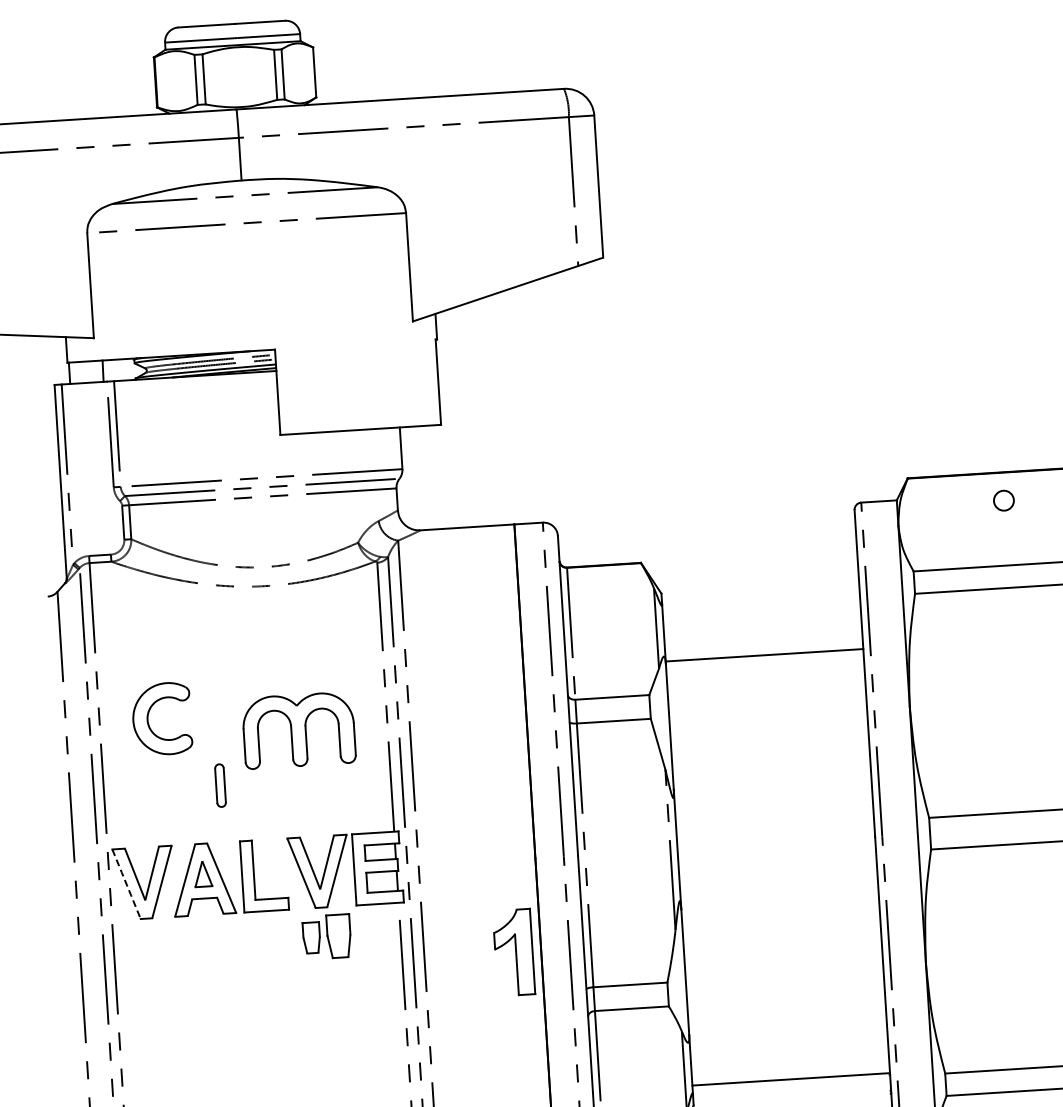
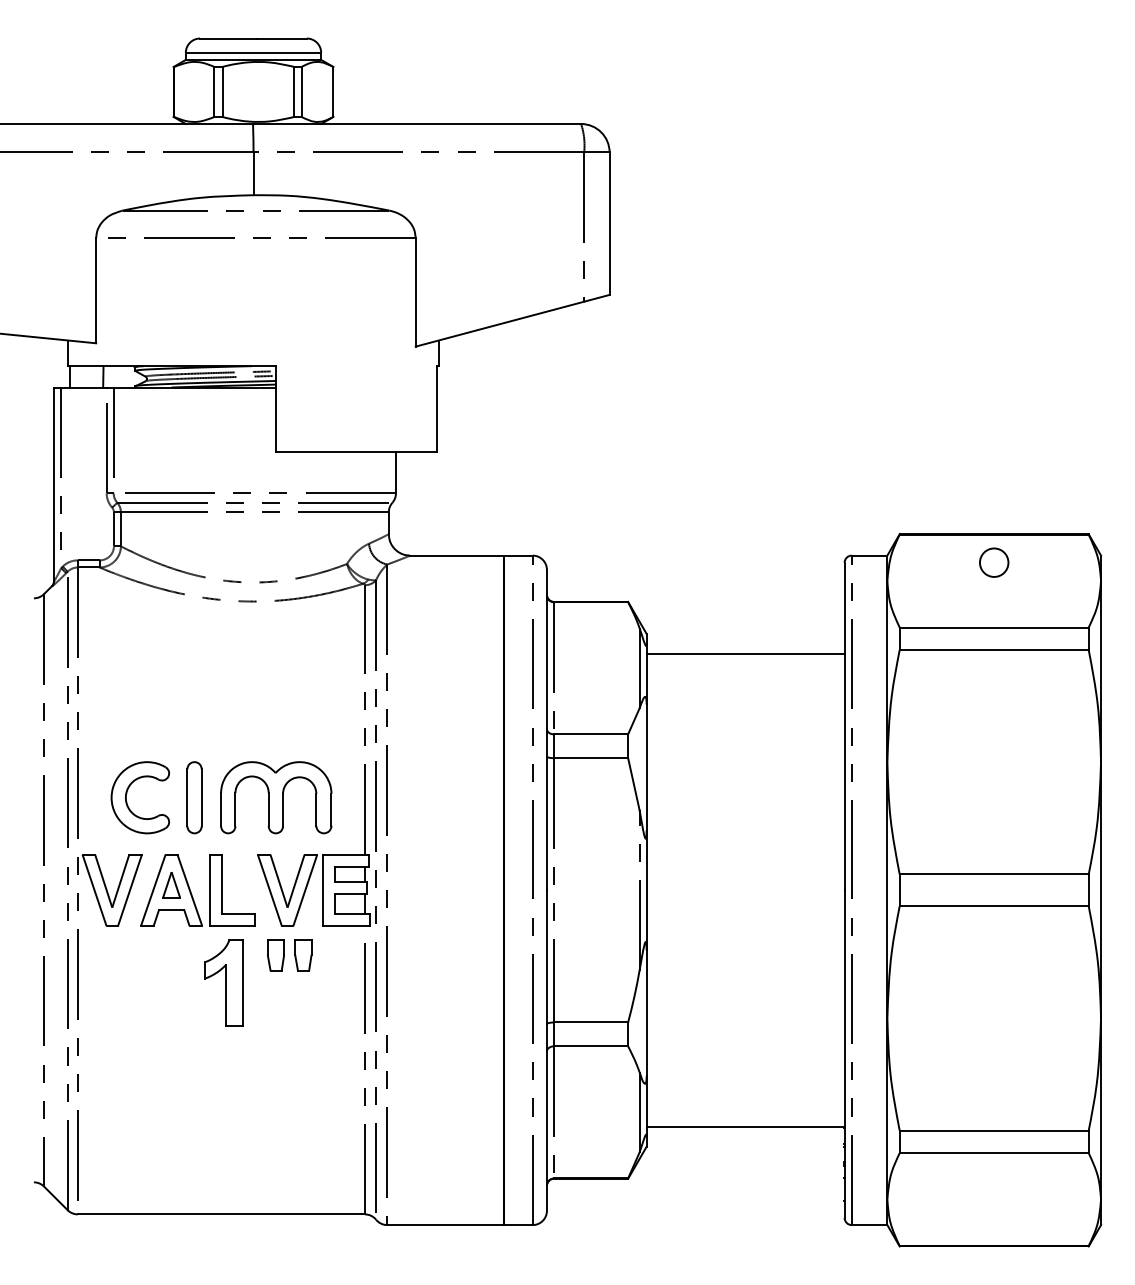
circle: (1004, 500) -> (994, 562), size x1.43
line: (764, 654) -> (745, 653), moved
part: (148, 715) -> (127, 793), moved
part: (299, 730) -> (276, 797), moved
part: (220, 785) -> (194, 797), size x1.67
line: (126, 884) -> (94, 890), dashed -> solid
part: (339, 936) -> (303, 955), size x0.71
part: (513, 952) -> (223, 982), moved

